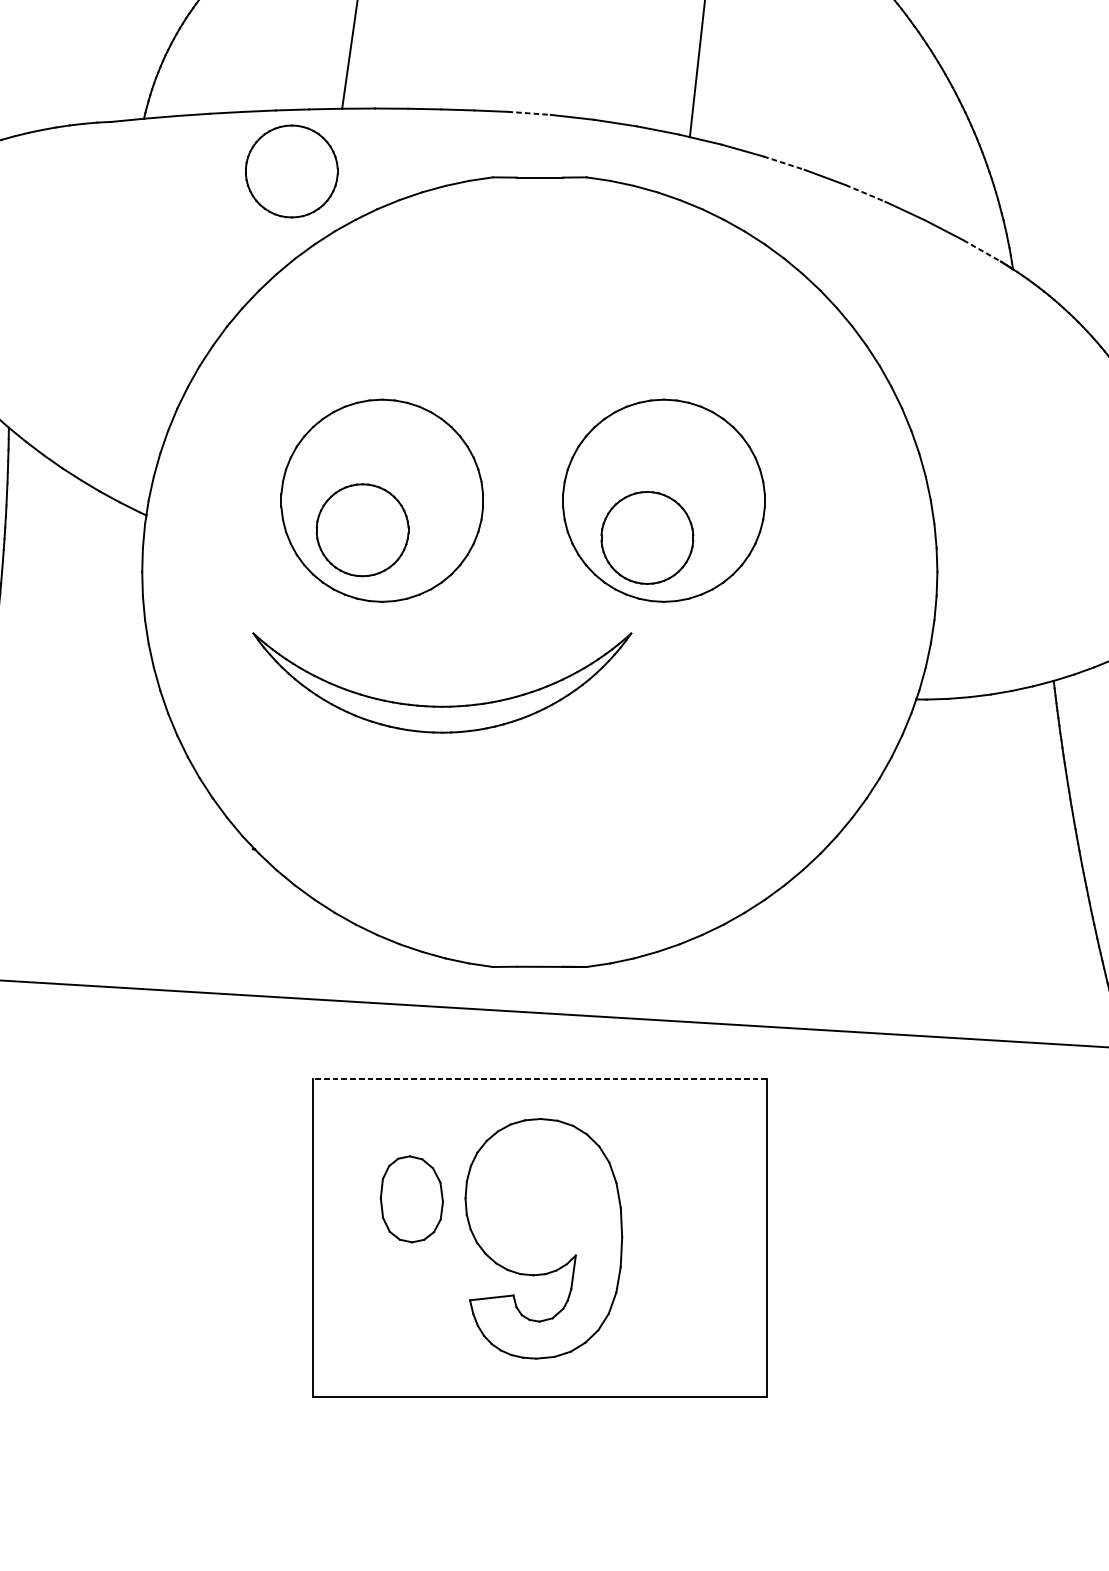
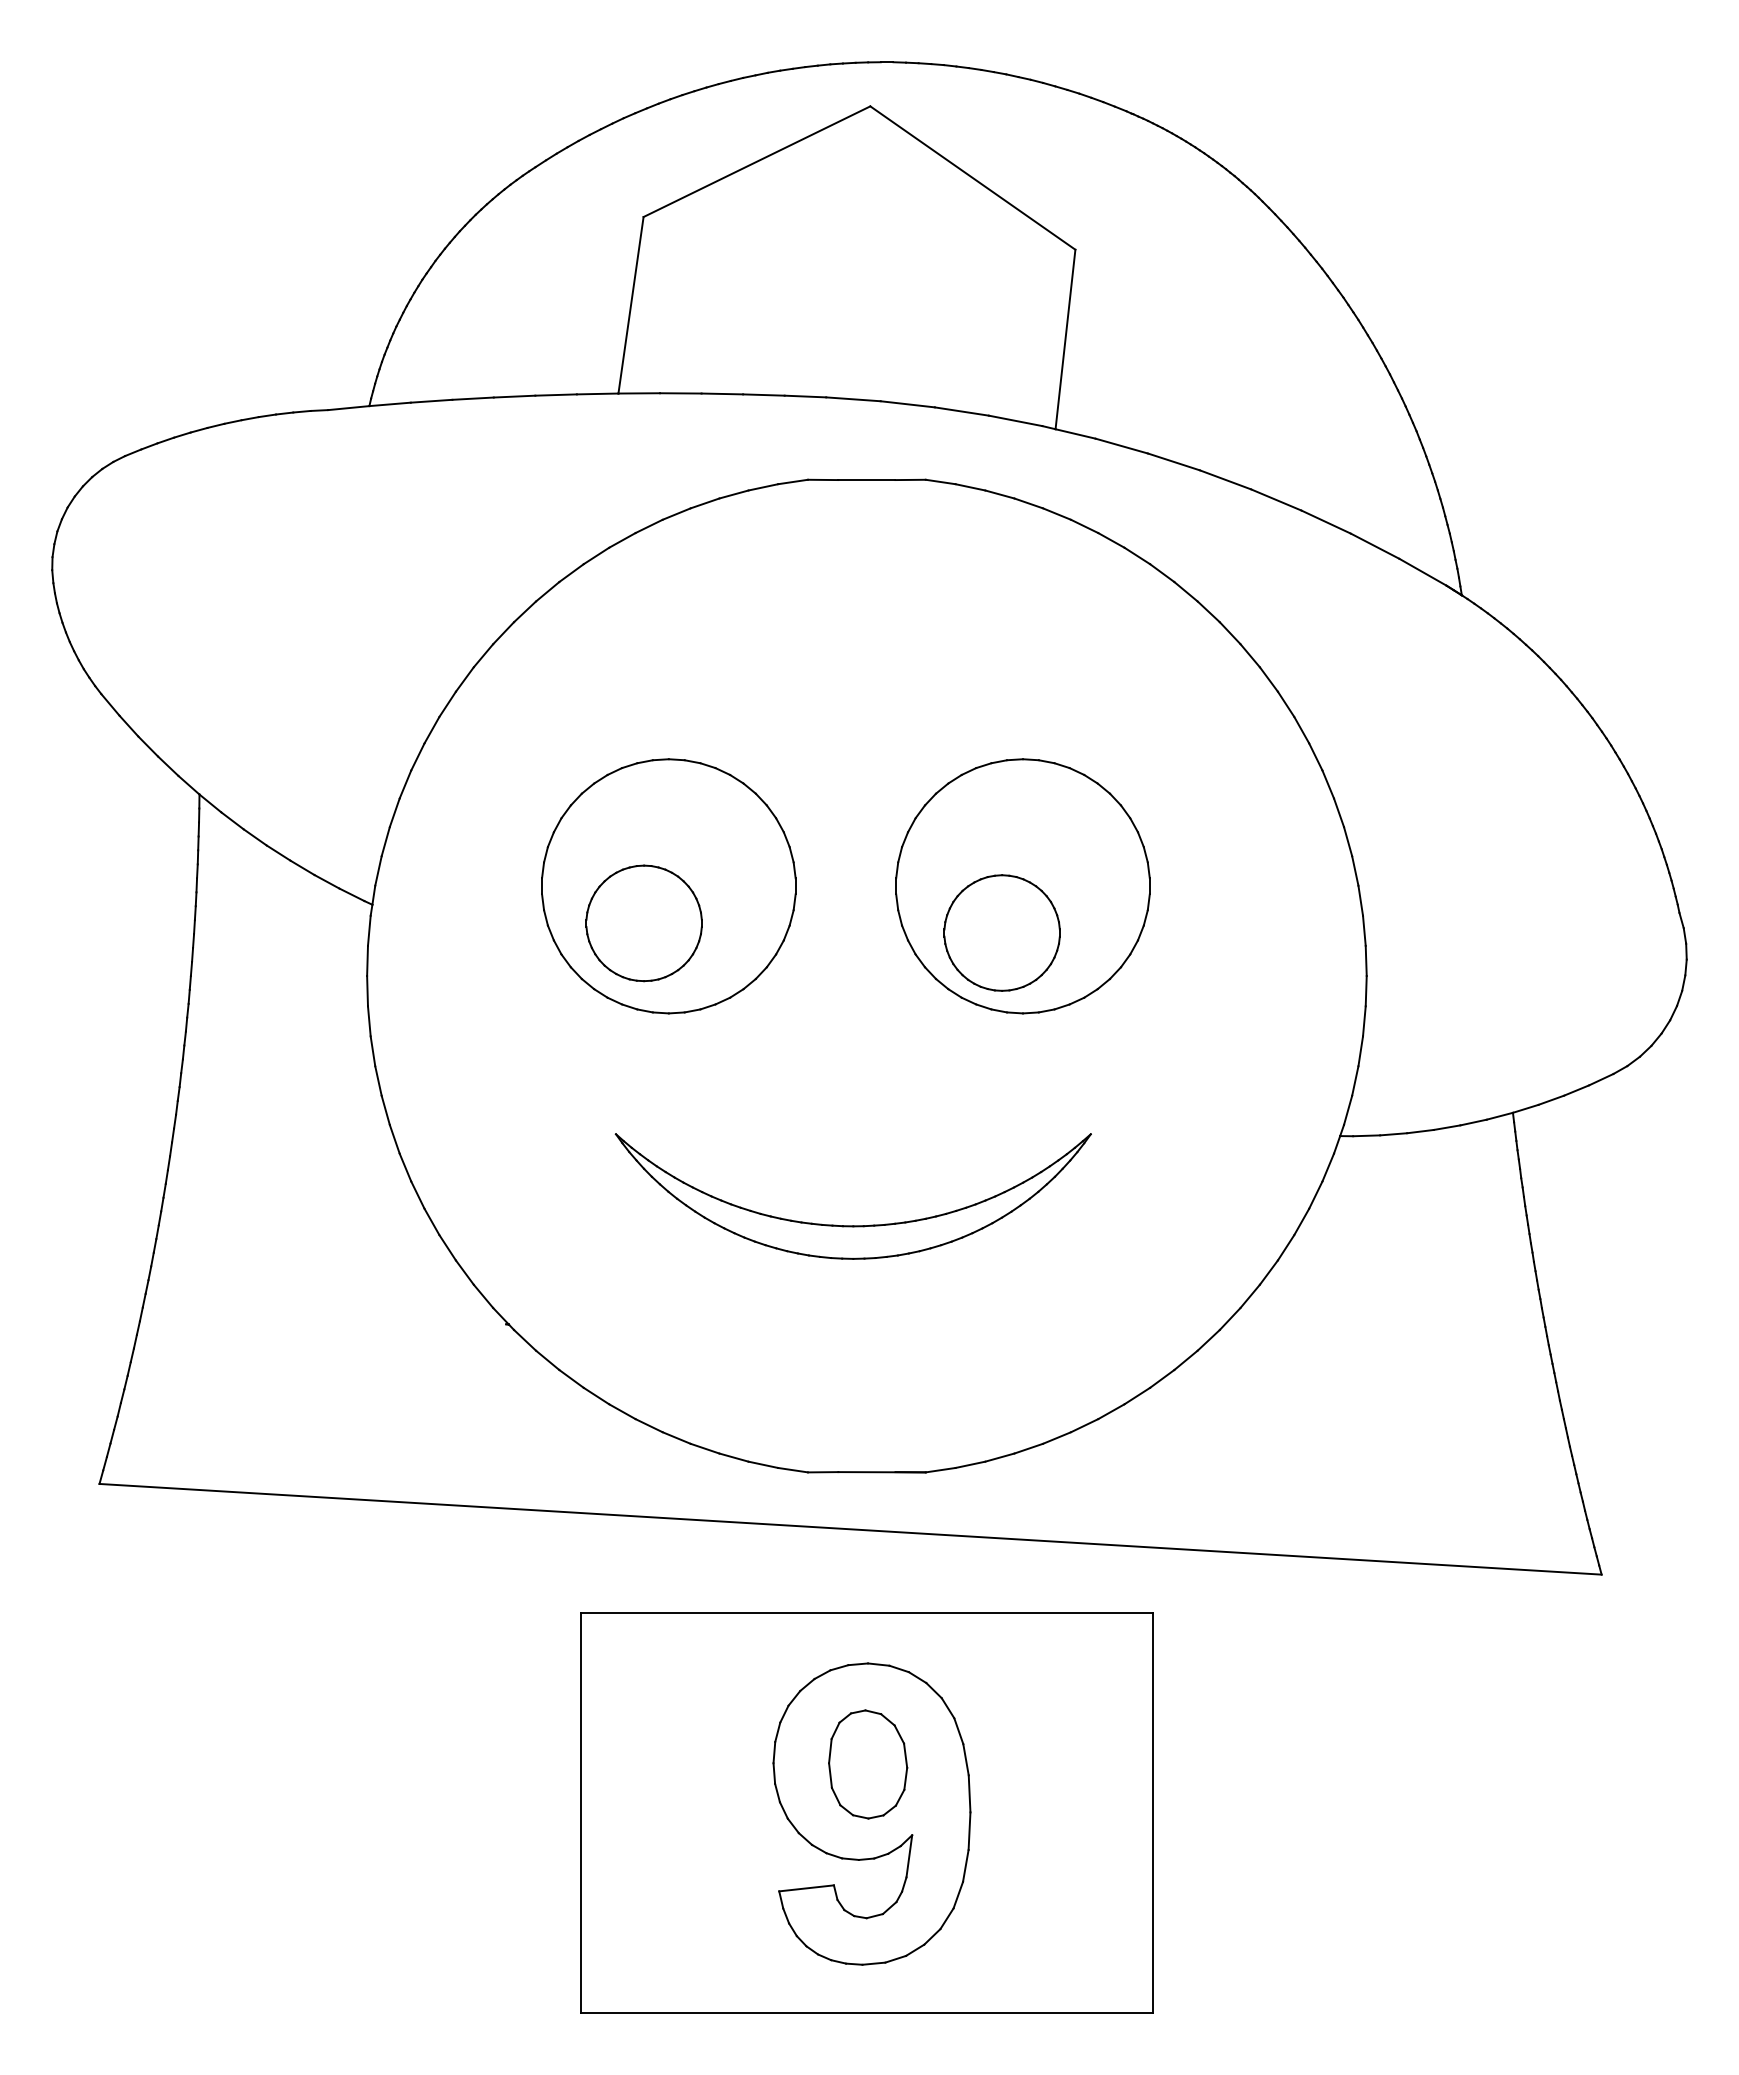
line: (529, 113) -> (853, 399), dashed -> solid
line: (784, 163) -> (1174, 462), dashed -> solid
part: (291, 171) -> (554, 472), removed
line: (865, 193) -> (1276, 500), dashed -> solid
line: (982, 251) -> (1423, 572), dashed -> solid
part: (441, 706) -> (852, 1225), moved
line: (539, 1078) -> (866, 1612), dashed -> solid
part: (412, 1199) -> (868, 1764), moved

